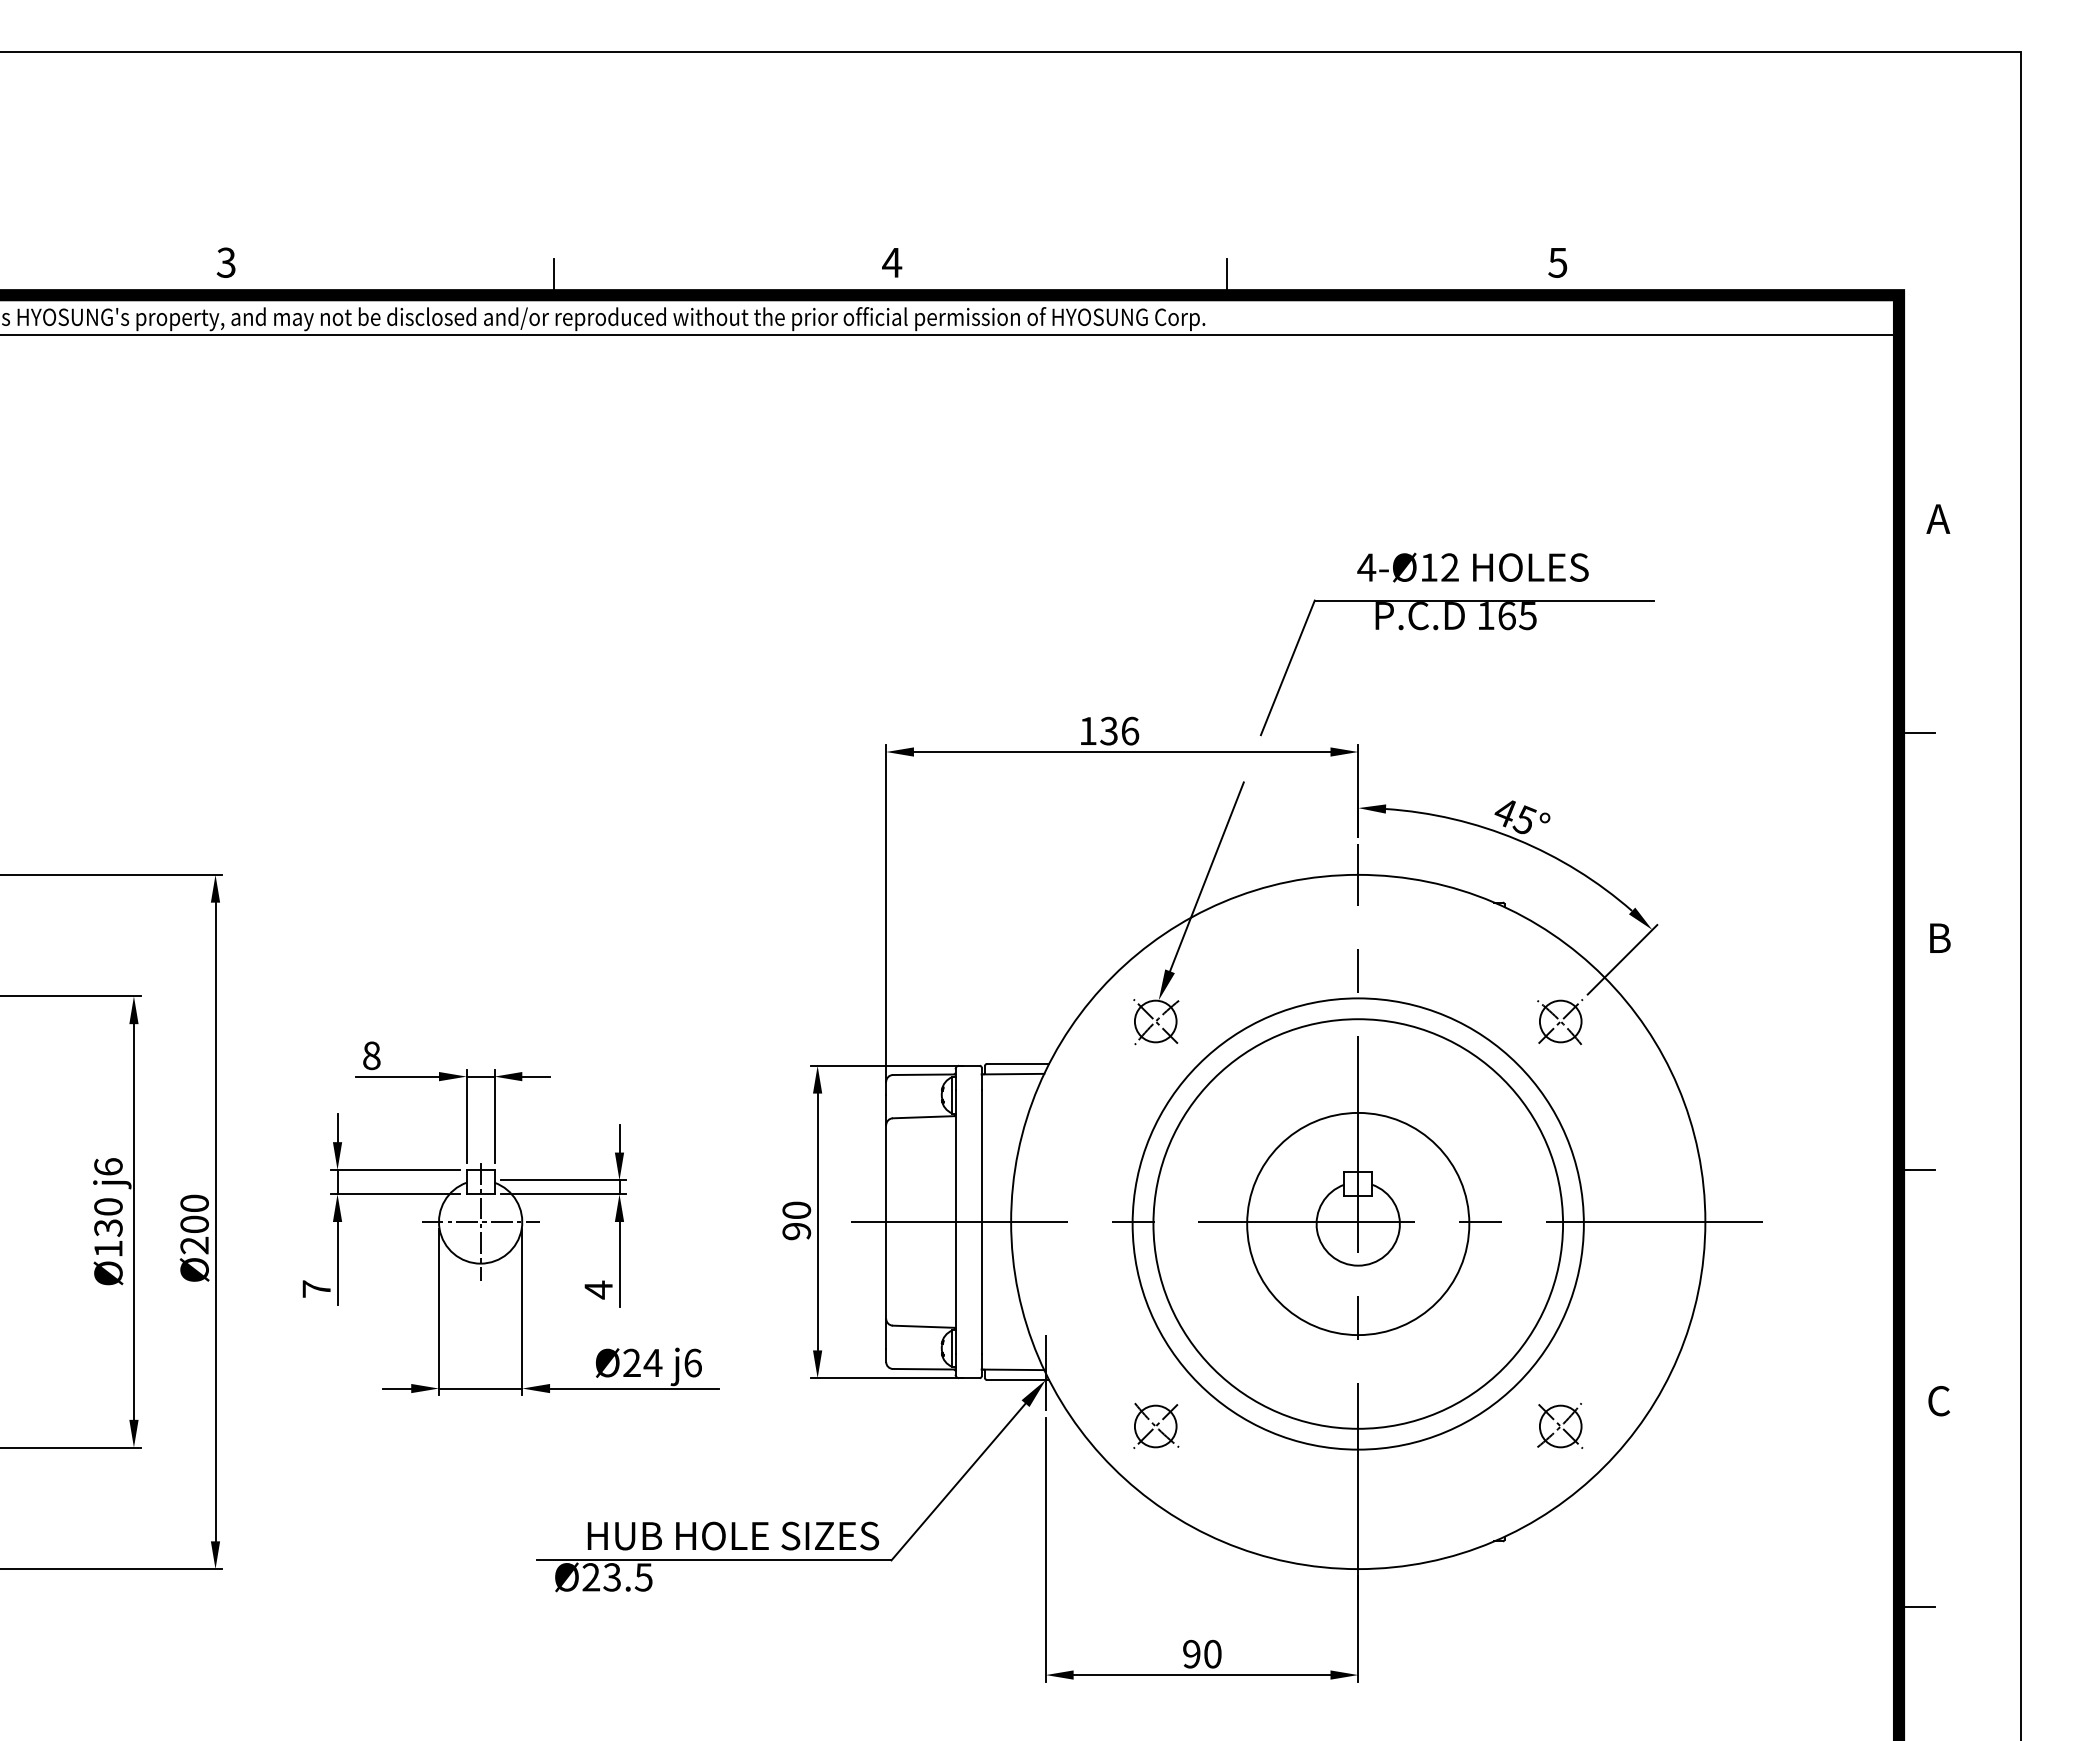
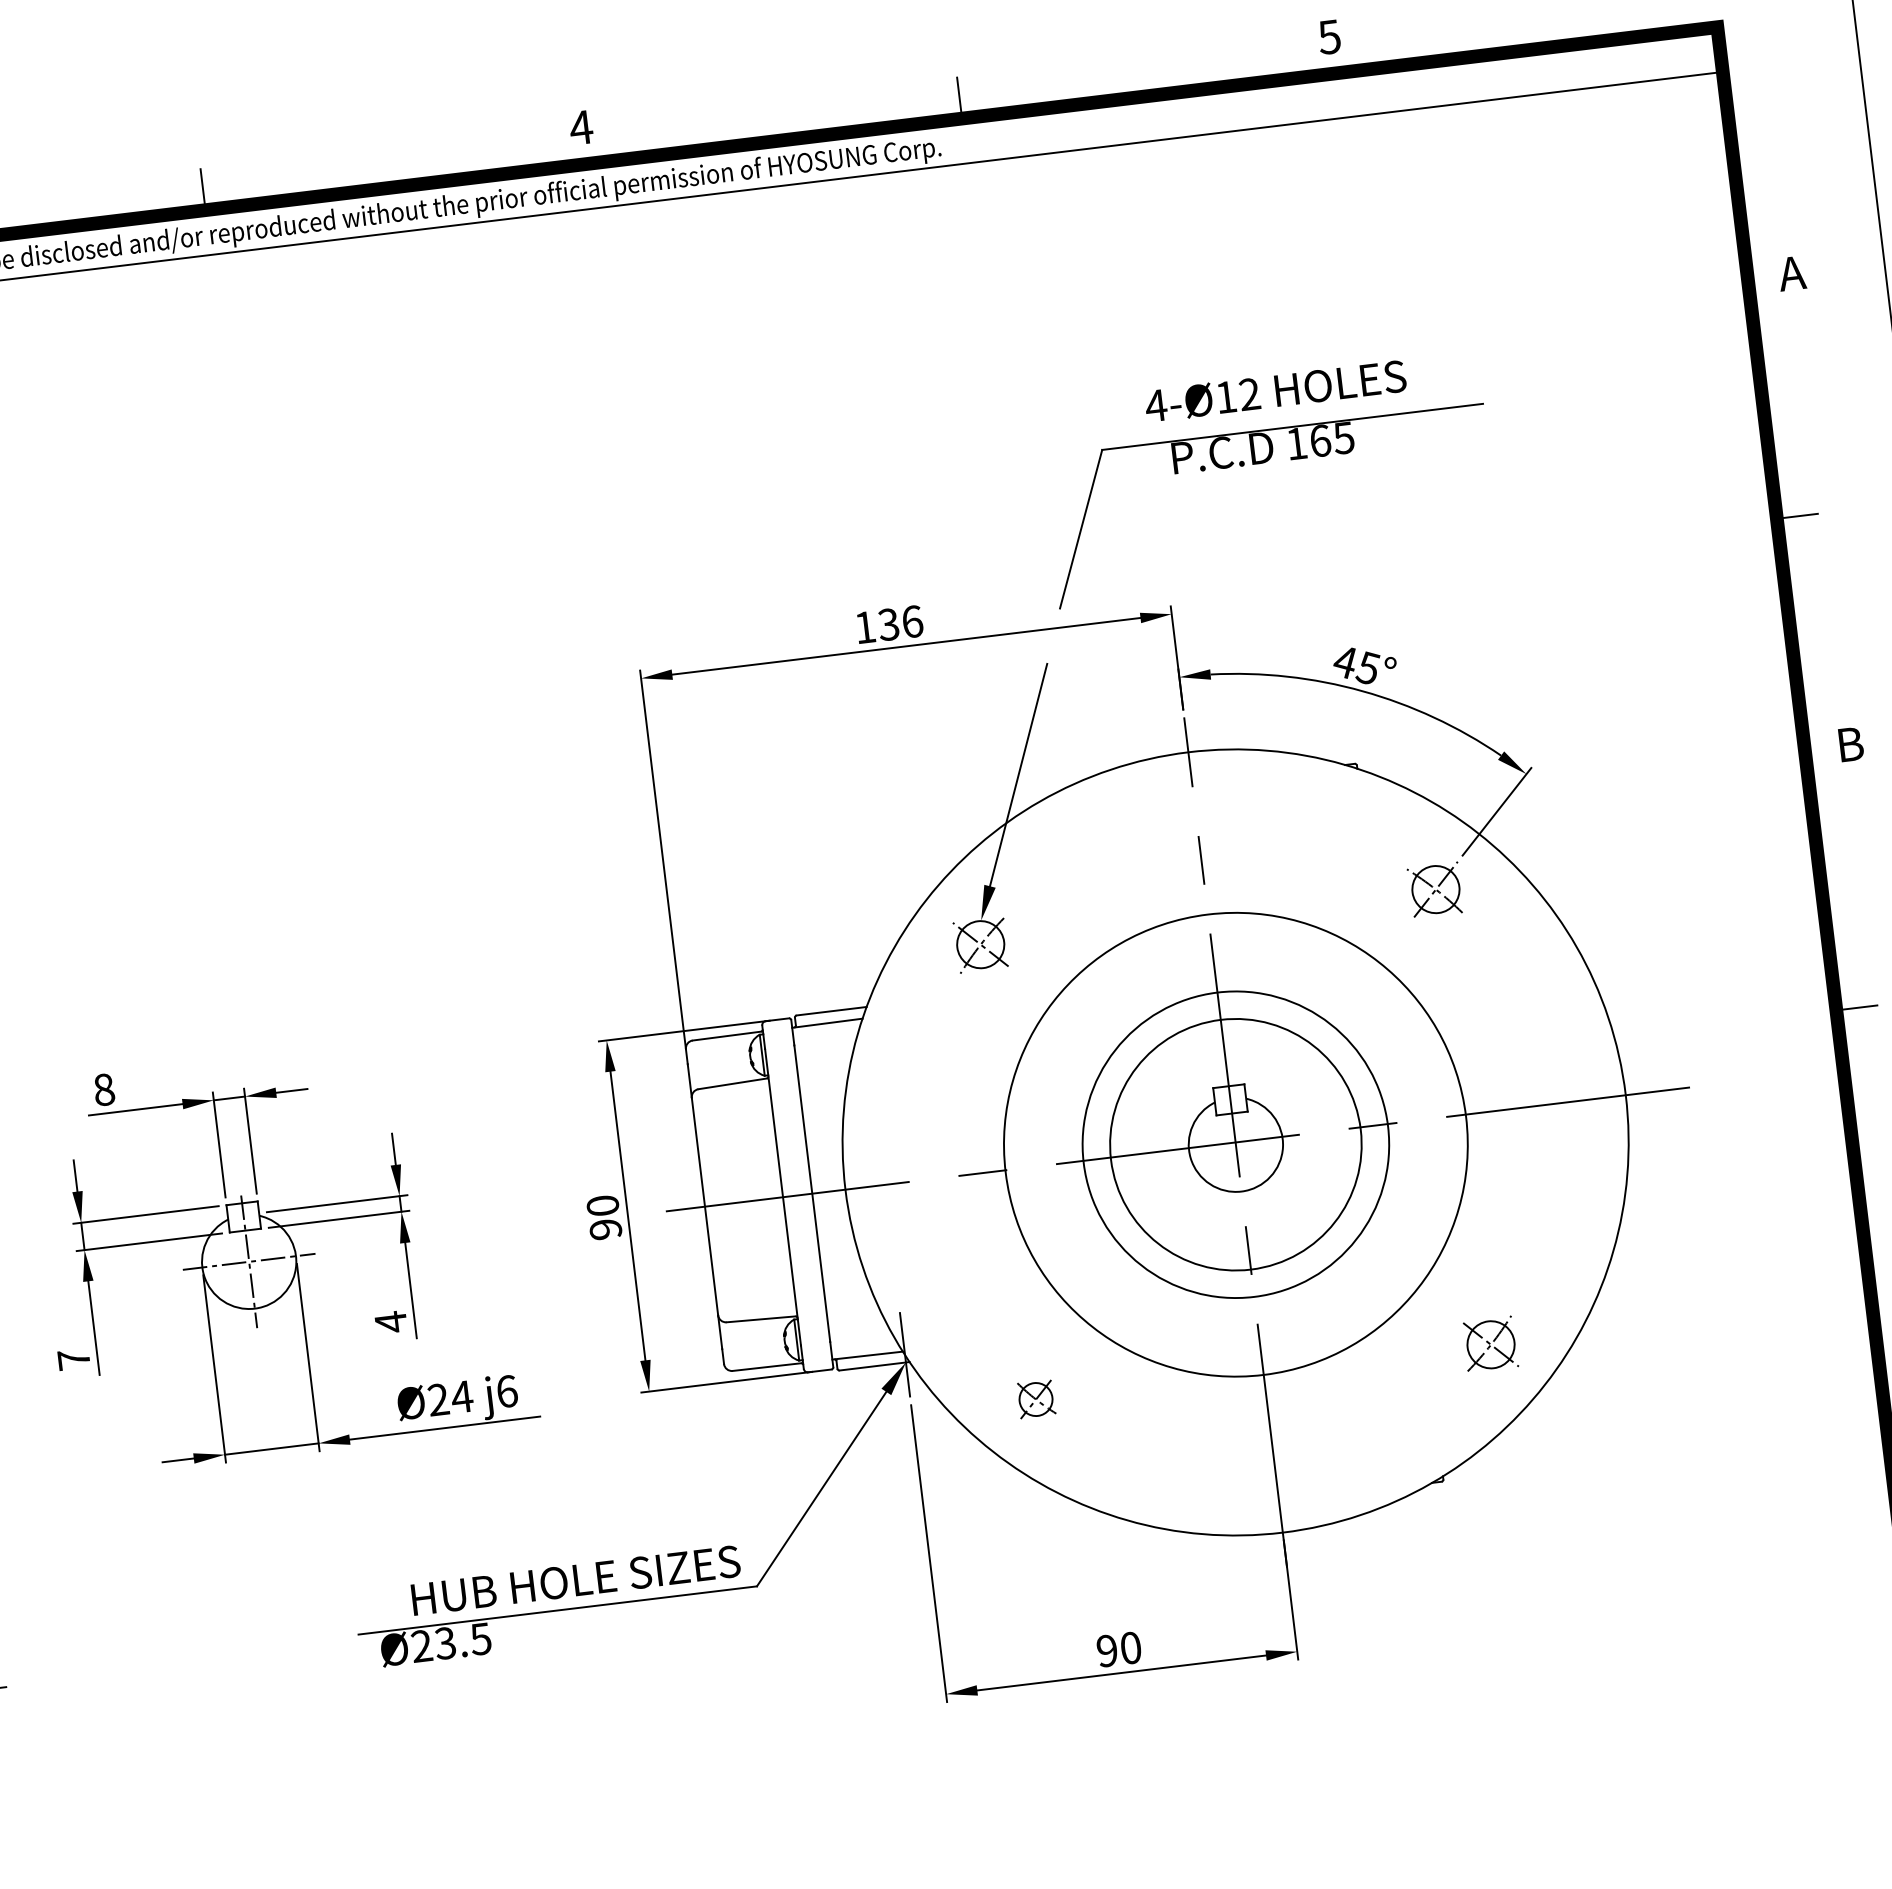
circle: (1357, 1223) -> (1234, 1144), size x0.6
part: (1156, 1425) -> (1036, 1398), size x0.7

